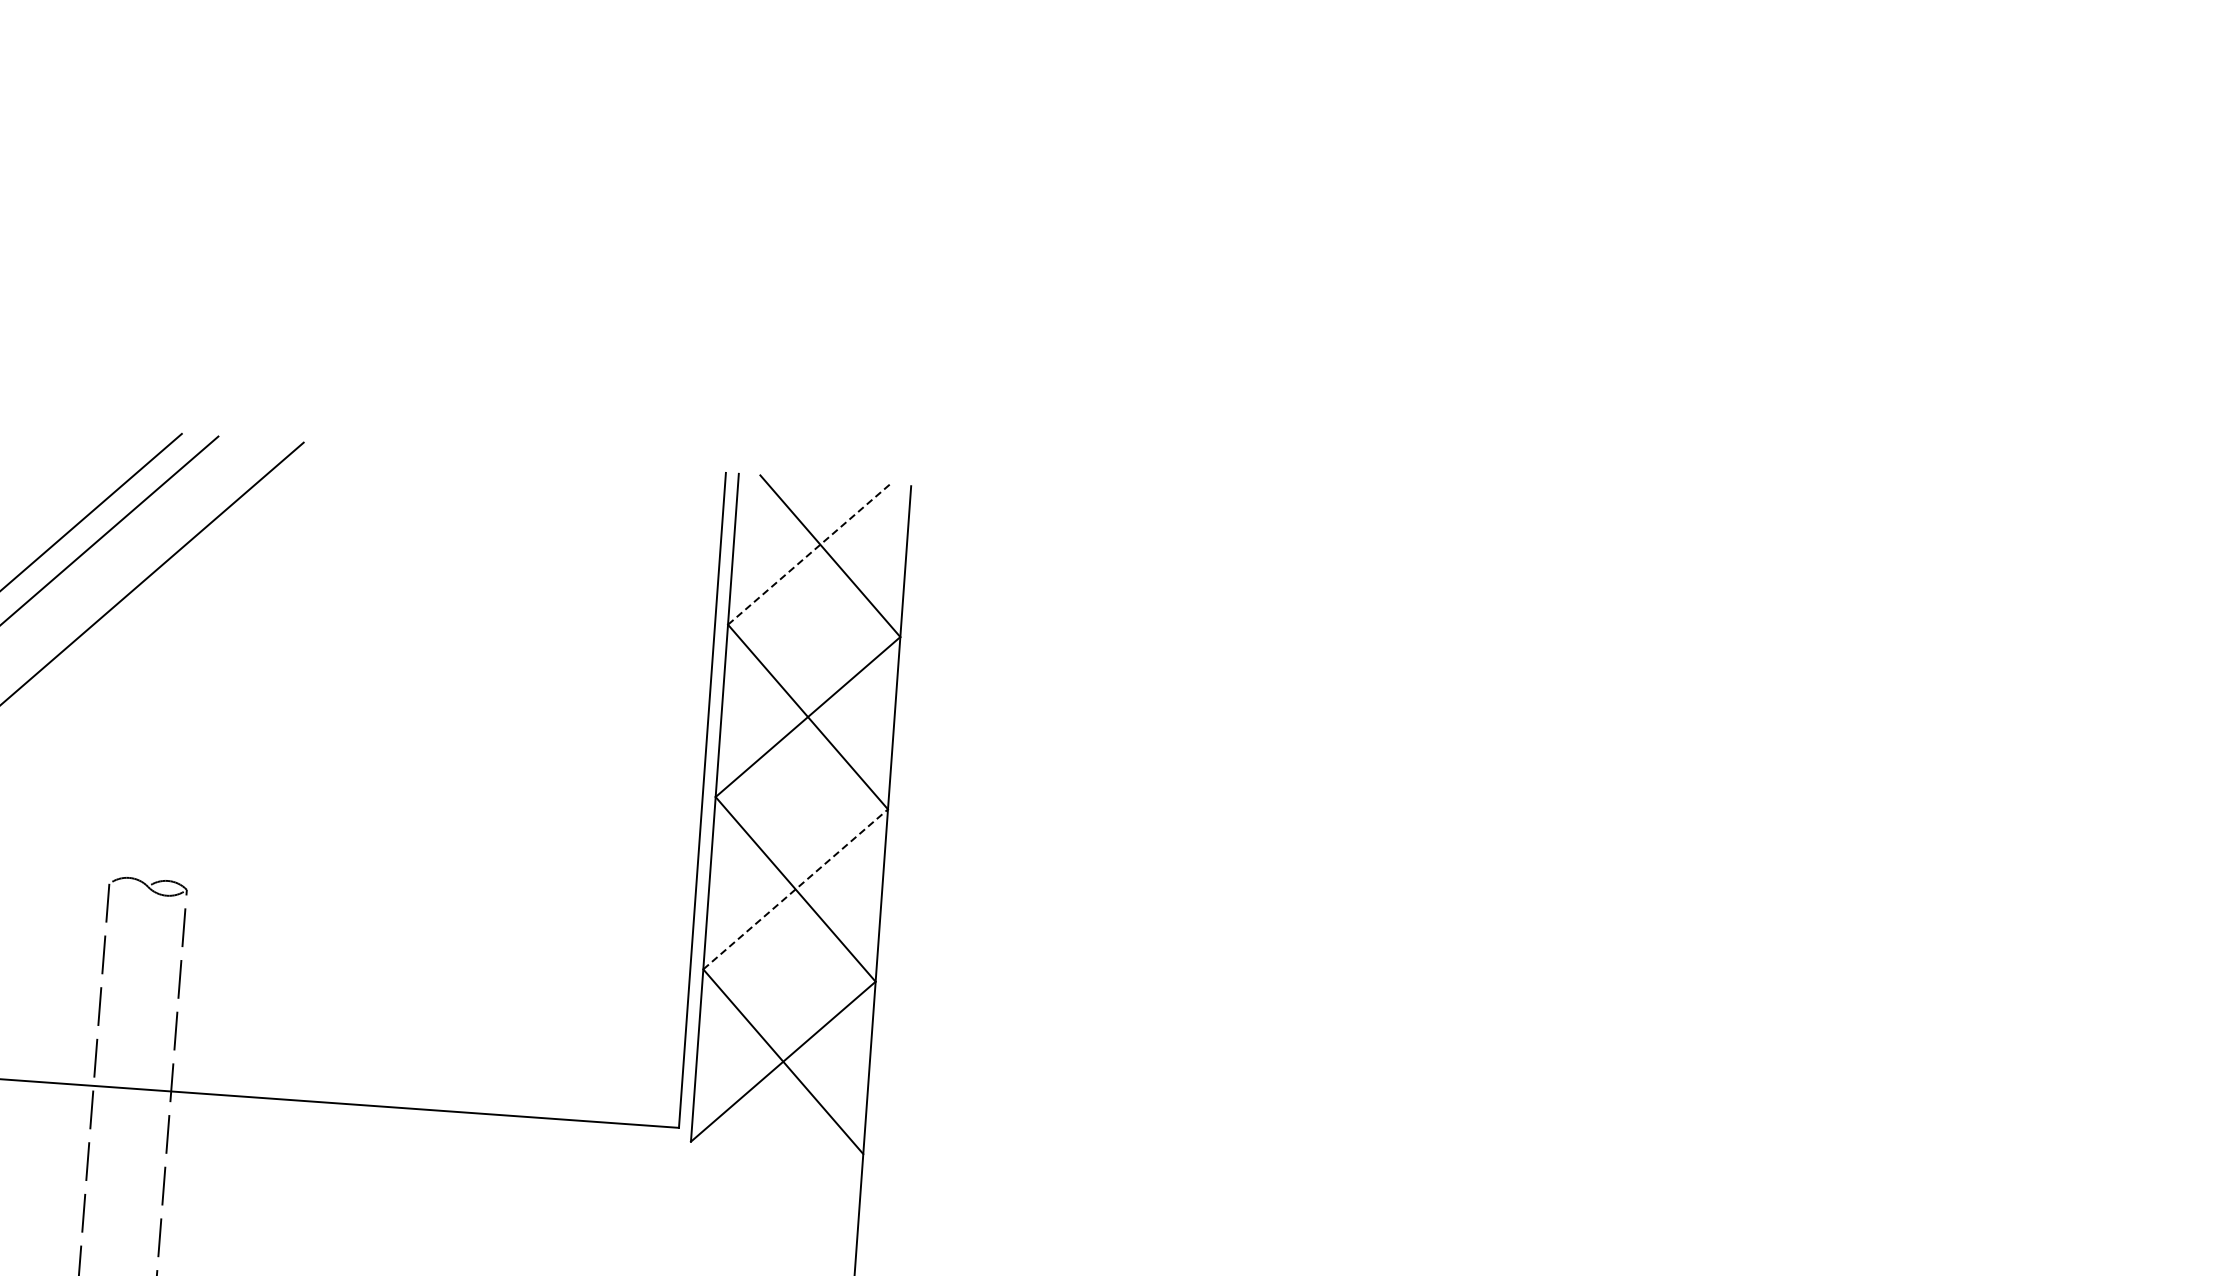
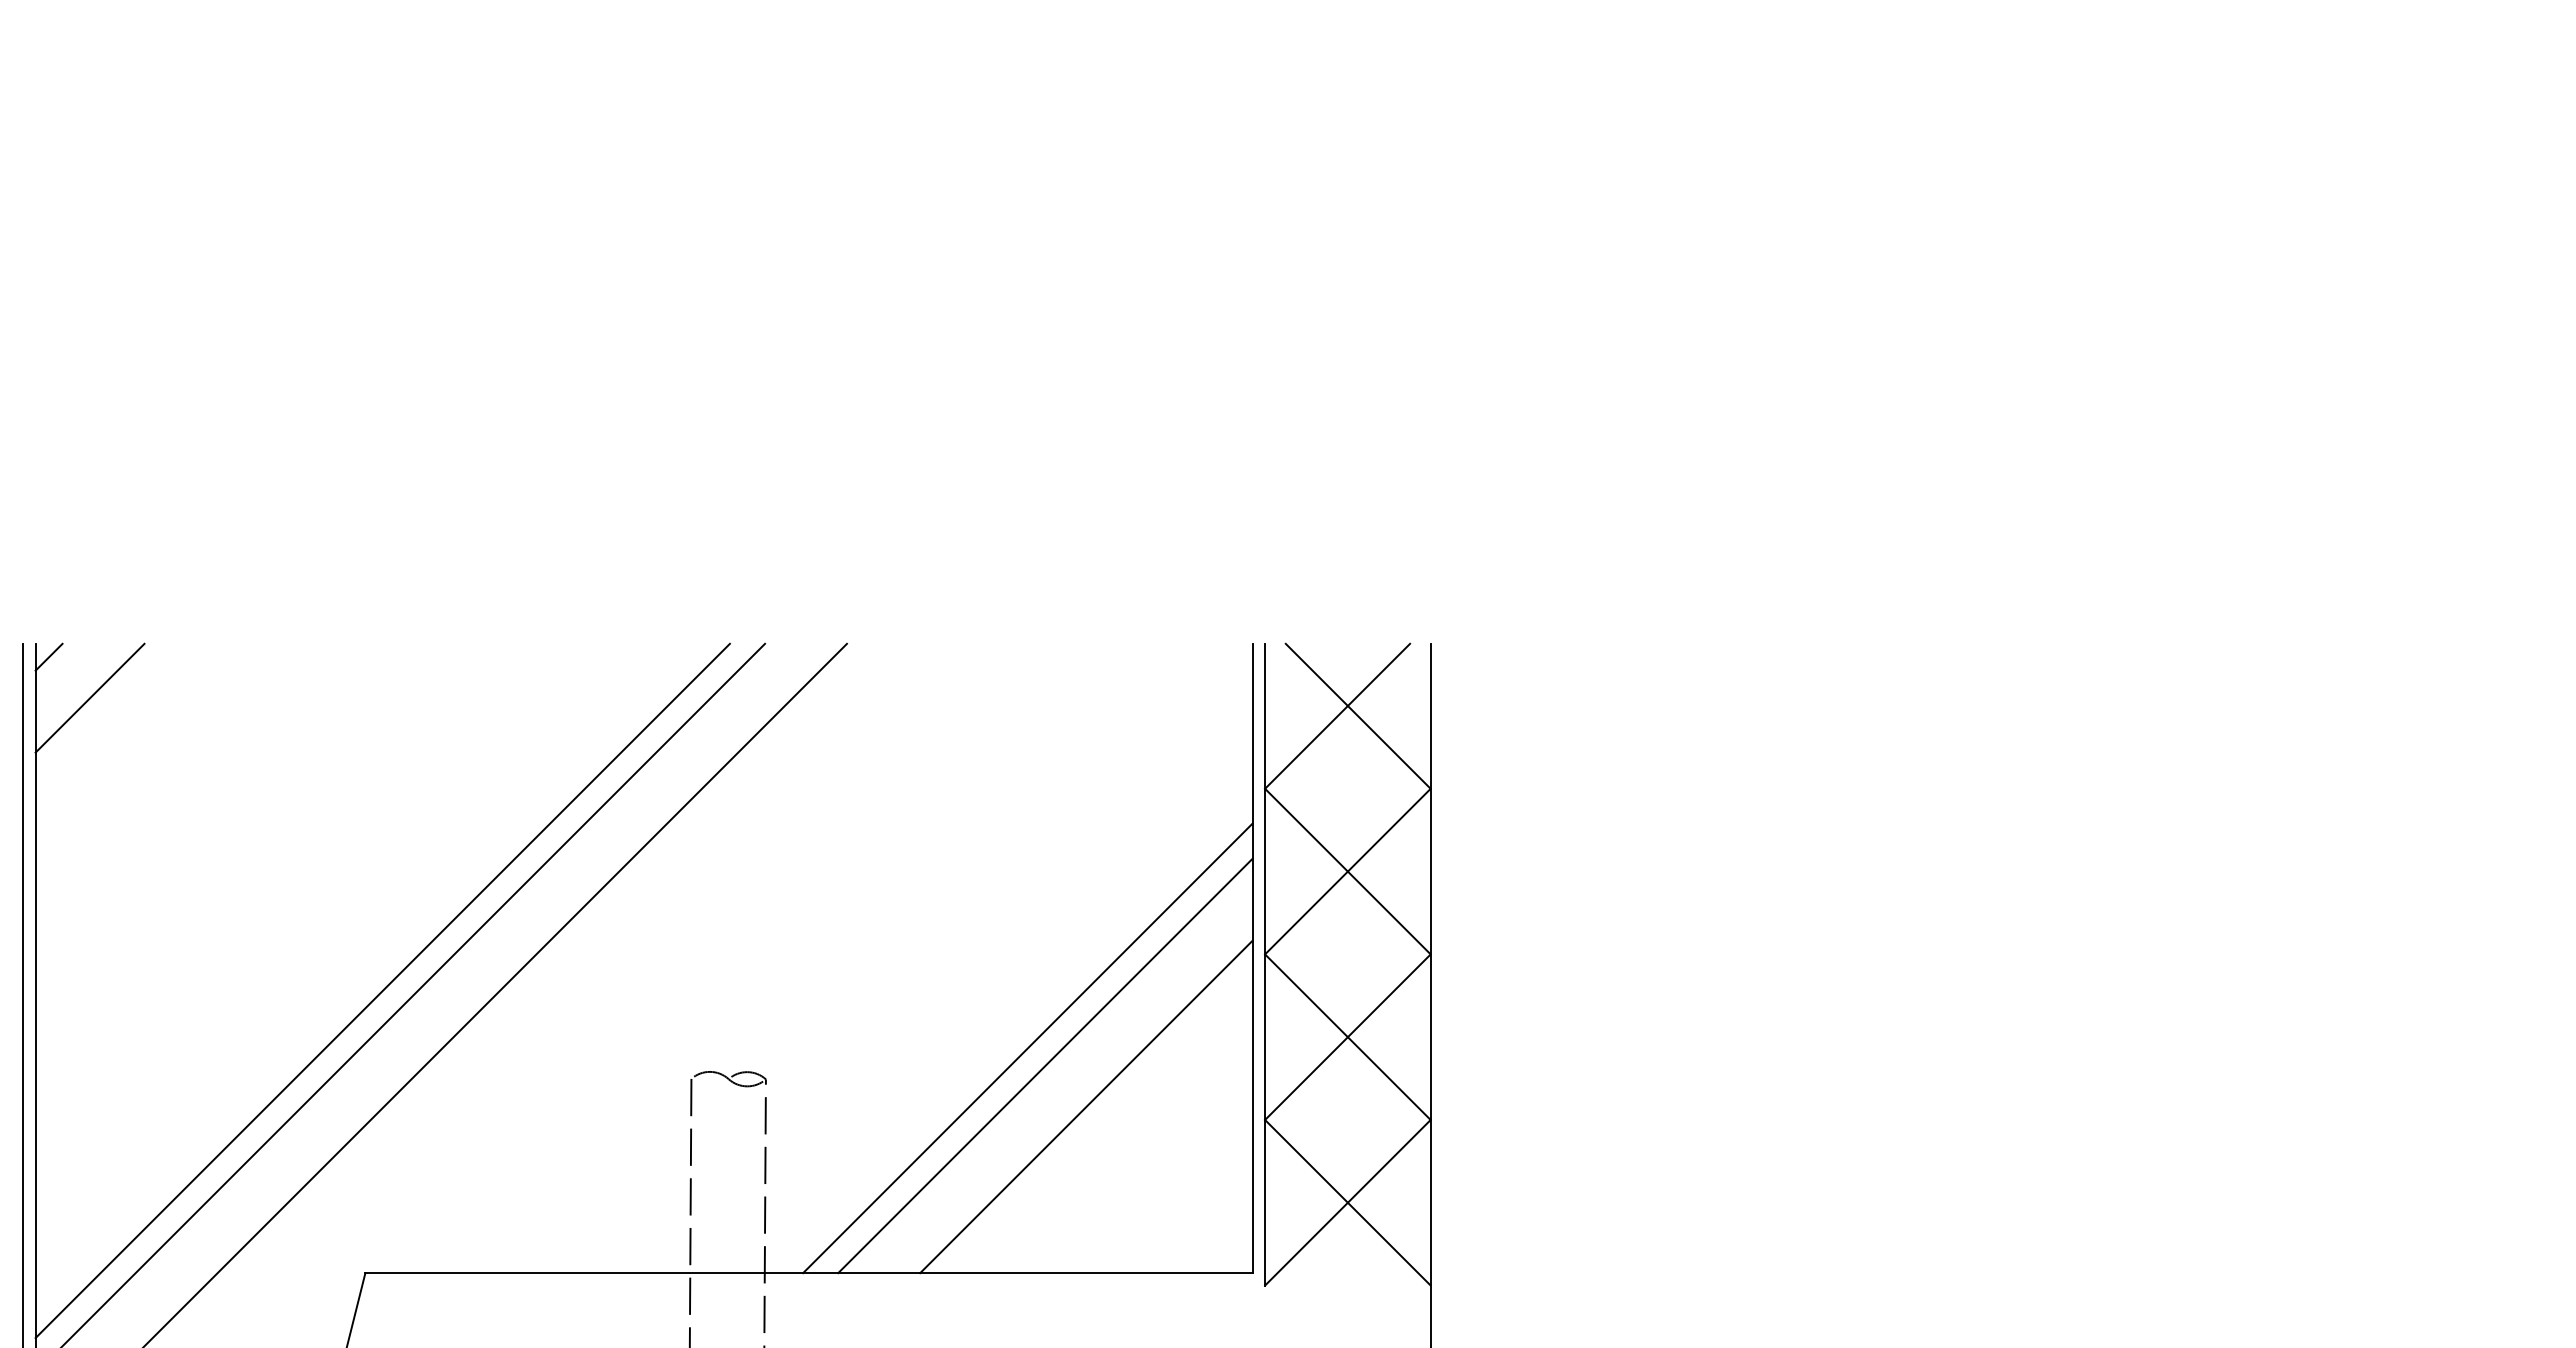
line: (808, 554) -> (1337, 716), dashed -> solid
line: (461, 877) -> (1027, 1048), added
line: (796, 888) -> (1348, 1036), dashed -> solid
line: (478, 896) -> (1045, 1065), added
line: (518, 942) -> (1086, 1106), added

